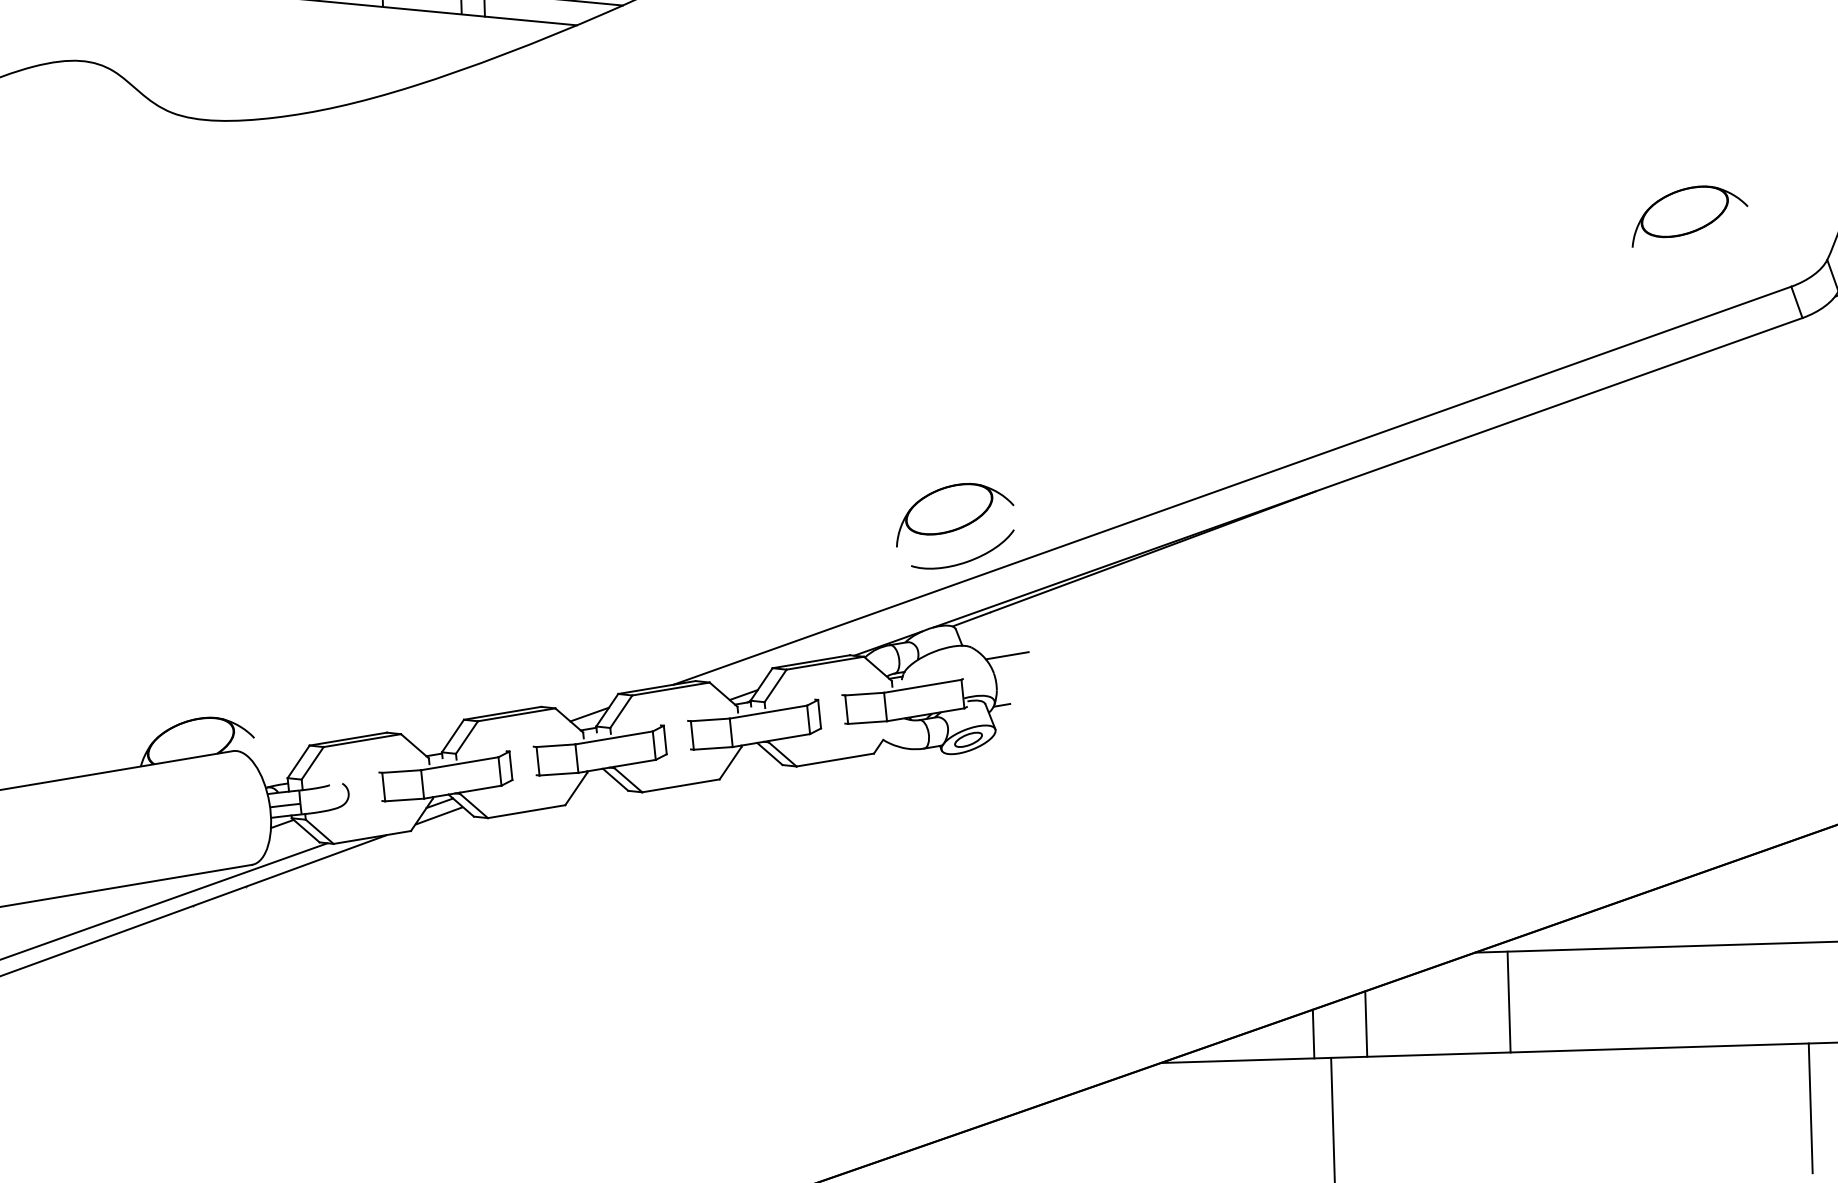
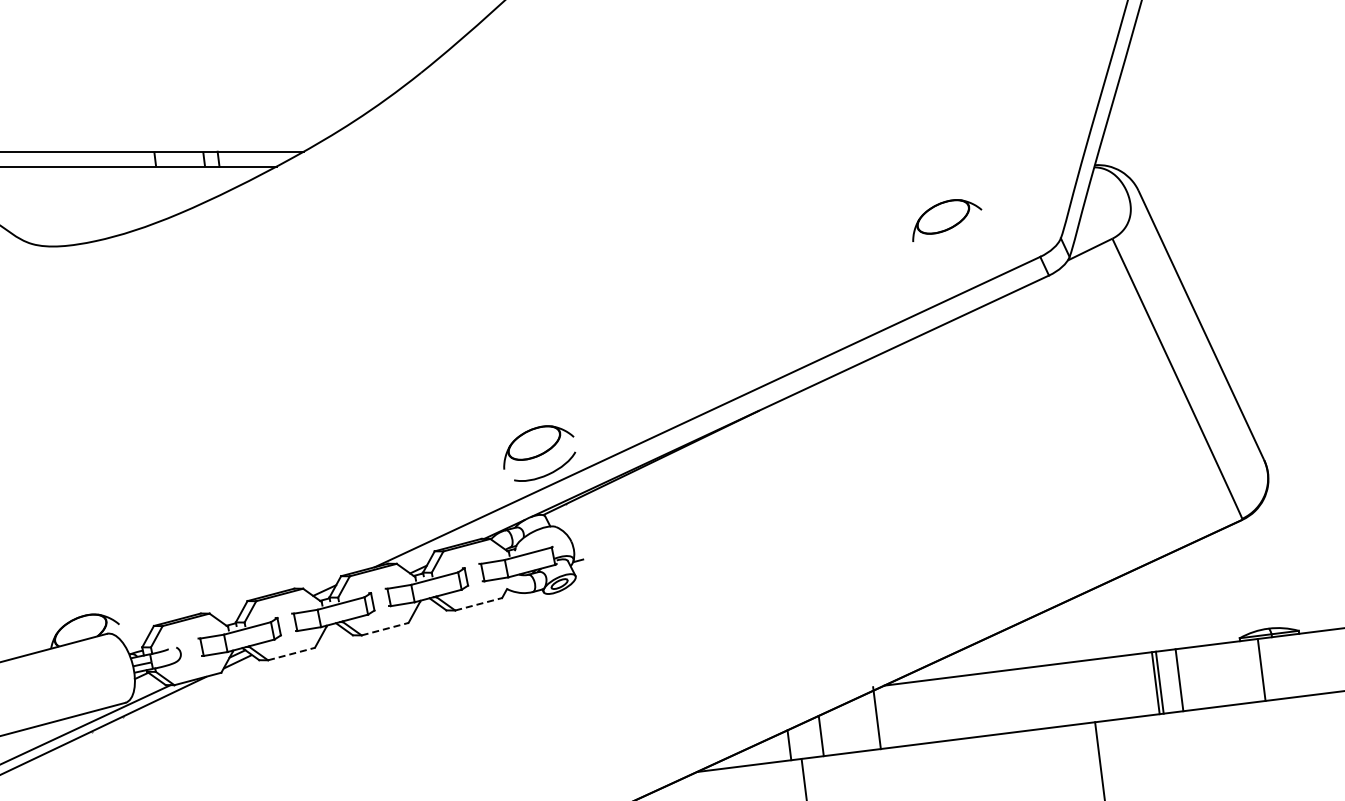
part: (1691, 218) -> (947, 220), moved
line: (1007, 654) -> (578, 529), removed
line: (836, 760) -> (479, 604), solid -> dashed
line: (681, 786) -> (385, 629), solid -> dashed
line: (526, 810) -> (291, 653), solid -> dashed
line: (1508, 1002) -> (876, 718), moved

